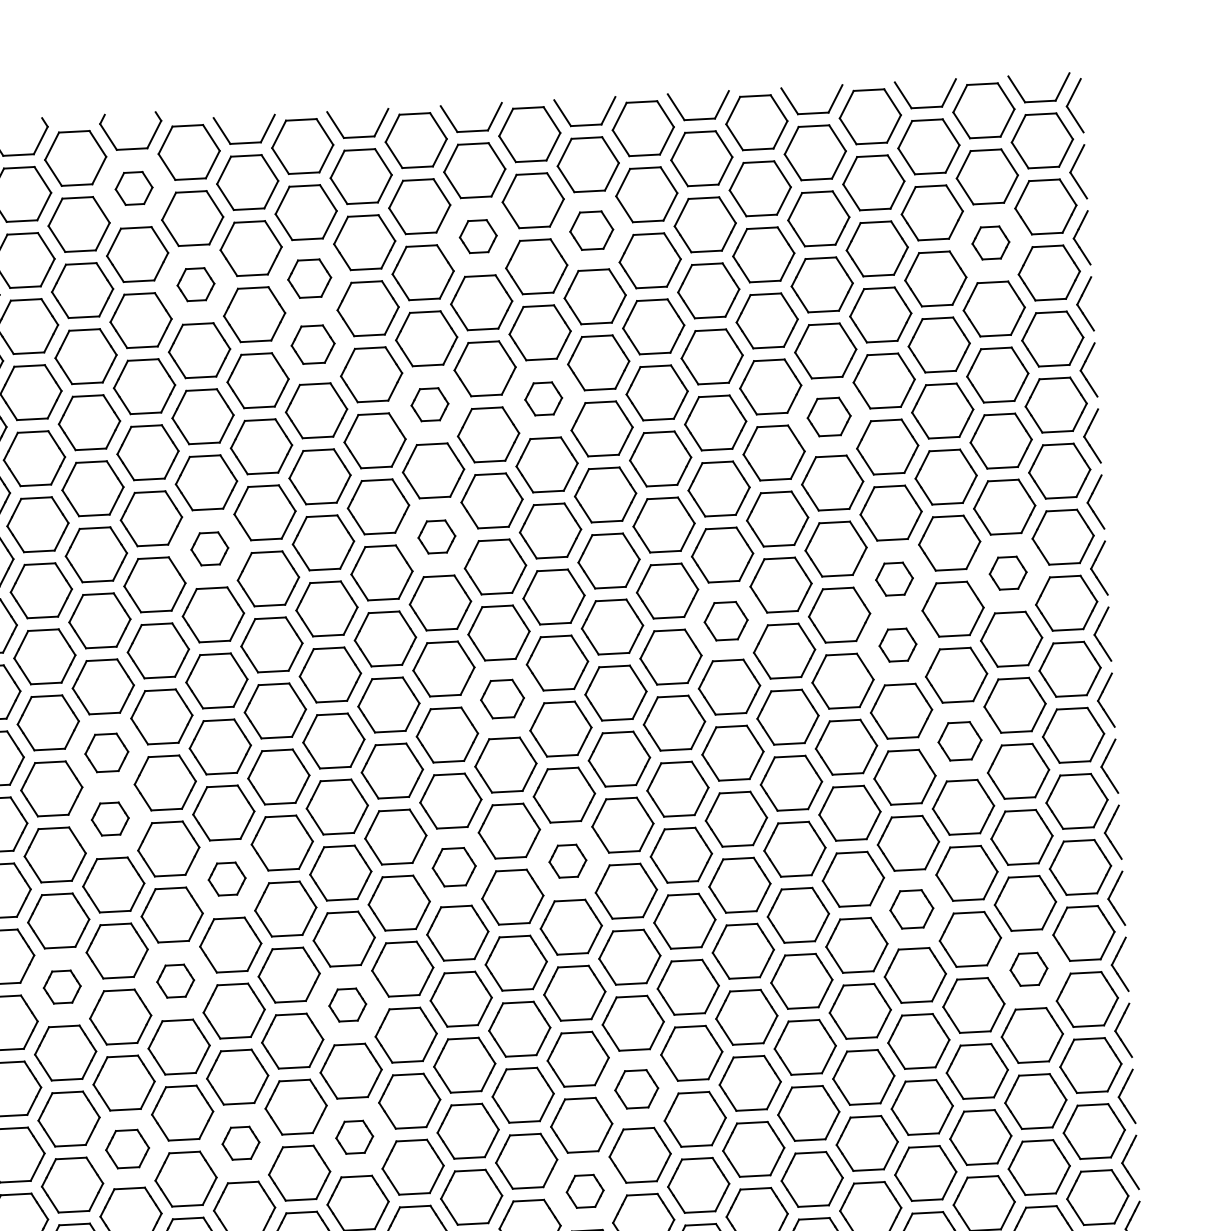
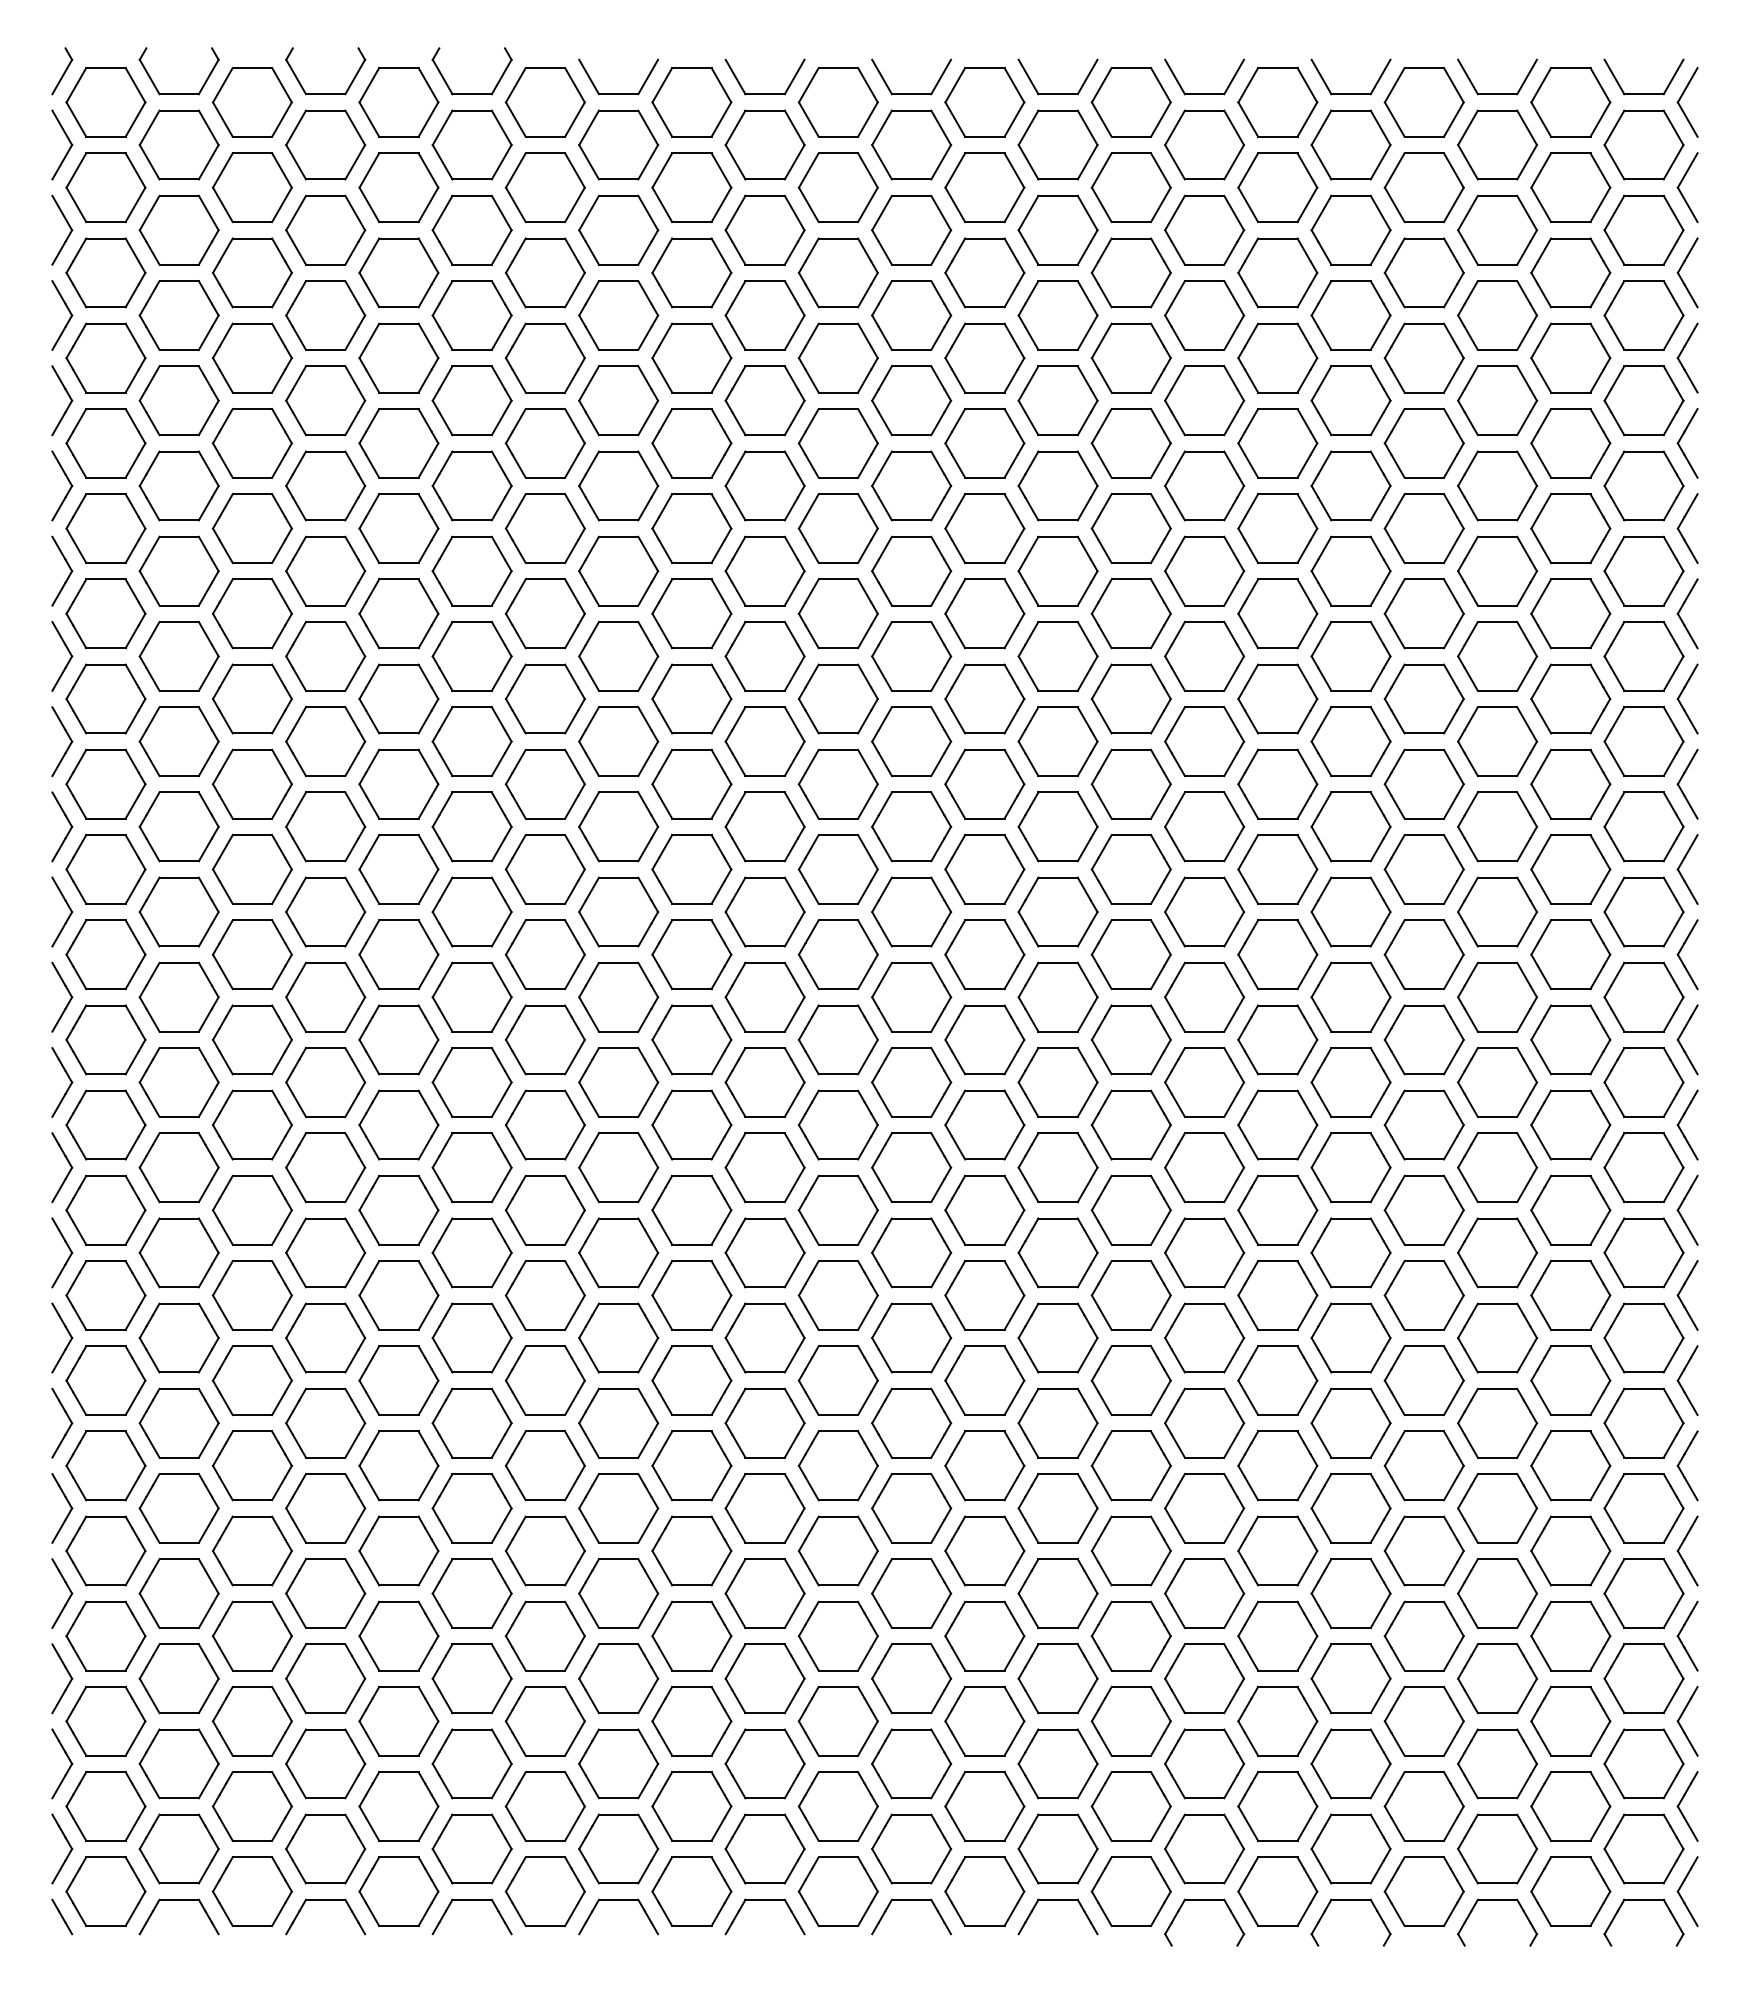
part: (133, 188) -> (471, 144), size x1.67
part: (591, 230) -> (1057, 229), size x1.43
part: (478, 236) -> (911, 229), size x1.67
part: (990, 242) -> (1570, 272), size x1.67
part: (309, 278) -> (691, 272), size x1.43
part: (195, 284) -> (544, 272), size x1.67
part: (312, 344) -> (691, 357), size x1.43
part: (543, 399) -> (984, 443), size x1.67
part: (429, 404) -> (837, 442), size x1.67
part: (828, 416) -> (1350, 485), size x1.43
part: (436, 536) -> (837, 613), size x1.67
part: (209, 548) -> (544, 613), size x1.67
part: (1007, 572) -> (1570, 698), size x1.67
part: (893, 578) -> (1423, 698), size x1.67
part: (725, 621) -> (1204, 741), size x1.43
part: (897, 644) -> (1423, 783), size x1.67
part: (502, 698) -> (911, 826), size x1.43
part: (959, 740) -> (1497, 911), size x1.43
part: (106, 752) -> (398, 869), size x1.43
part: (109, 818) -> (398, 954), size x1.67
part: (567, 860) -> (984, 1039), size x1.67
part: (453, 866) -> (837, 1039), size x1.43
part: (226, 878) -> (544, 1039), size x1.67
part: (911, 908) -> (1423, 1124), size x1.43
part: (1028, 968) -> (1570, 1209), size x1.67
part: (175, 980) -> (471, 1167), size x1.67
part: (62, 986) -> (325, 1167), size x1.67
part: (347, 1004) -> (691, 1209), size x1.67
part: (636, 1088) -> (1057, 1337), size x1.43
part: (354, 1137) -> (691, 1380), size x1.67
part: (240, 1143) -> (544, 1380), size x1.67
part: (127, 1149) -> (398, 1380), size x1.43
part: (584, 1191) -> (984, 1465), size x1.67

